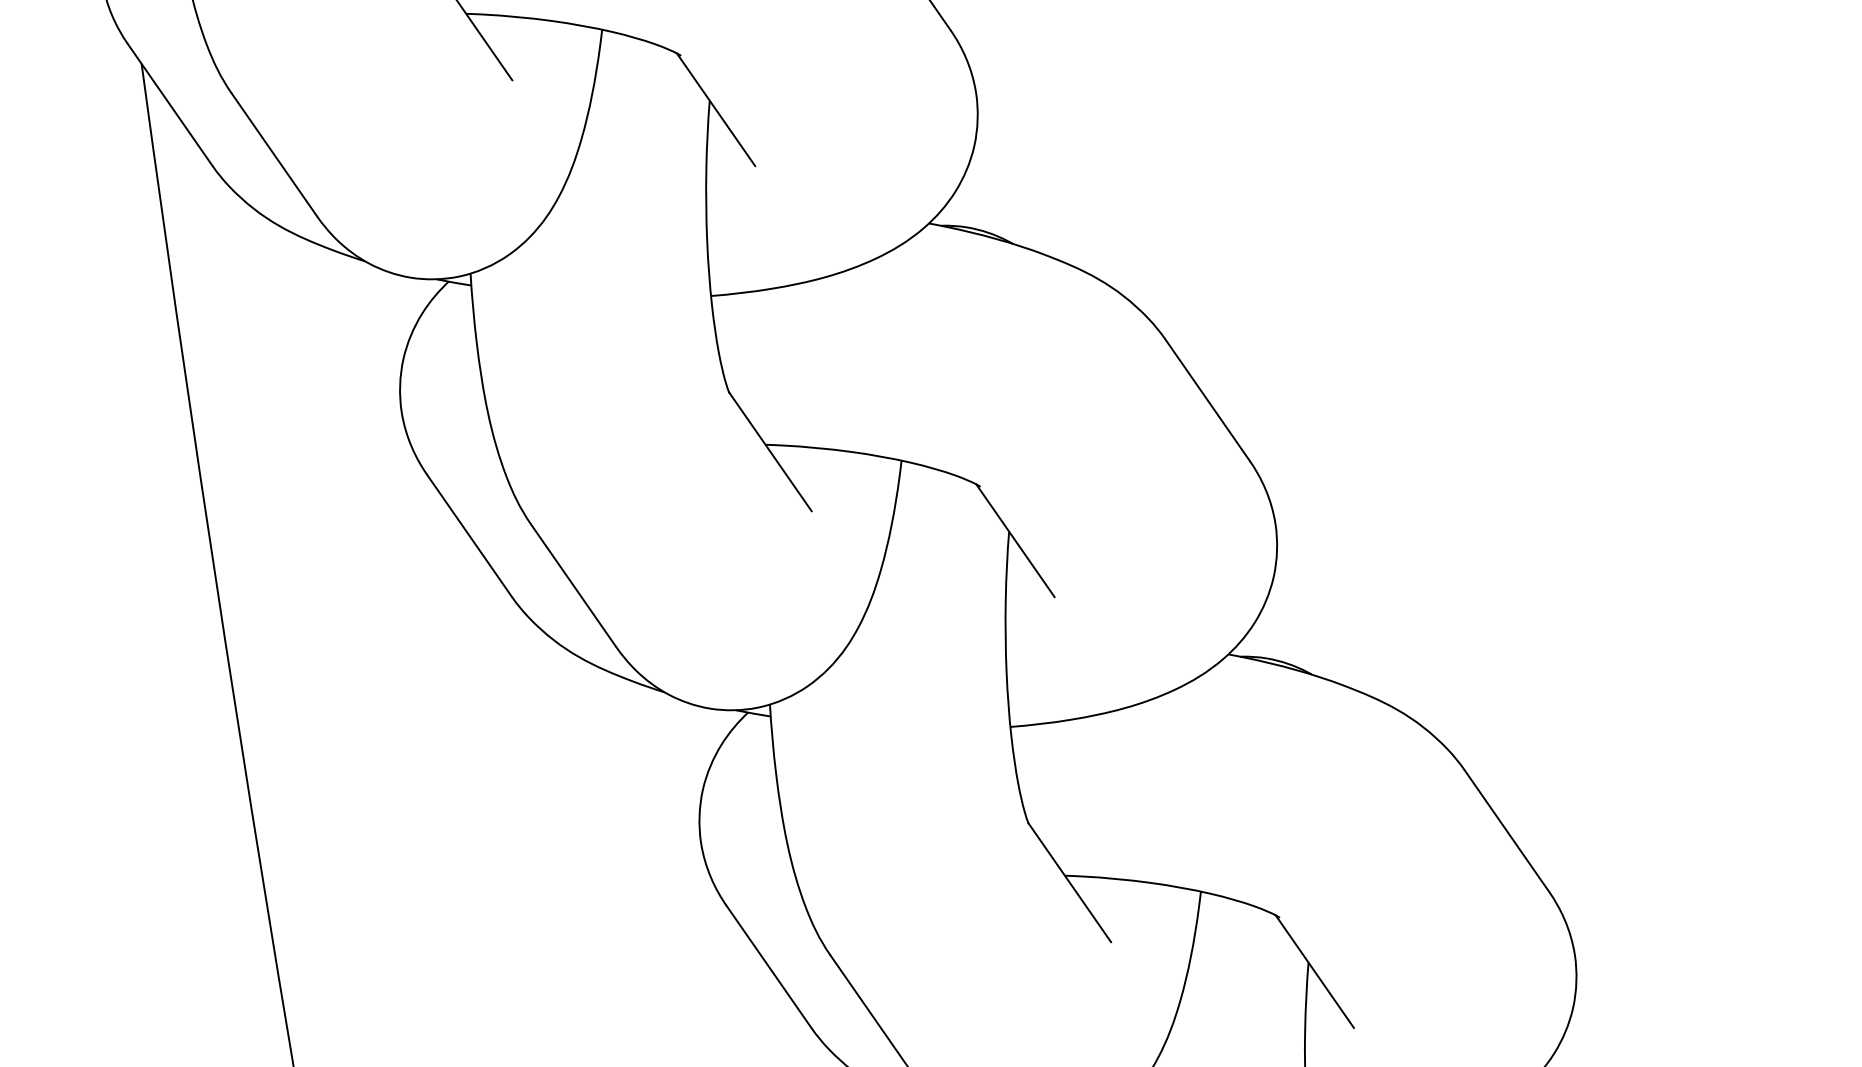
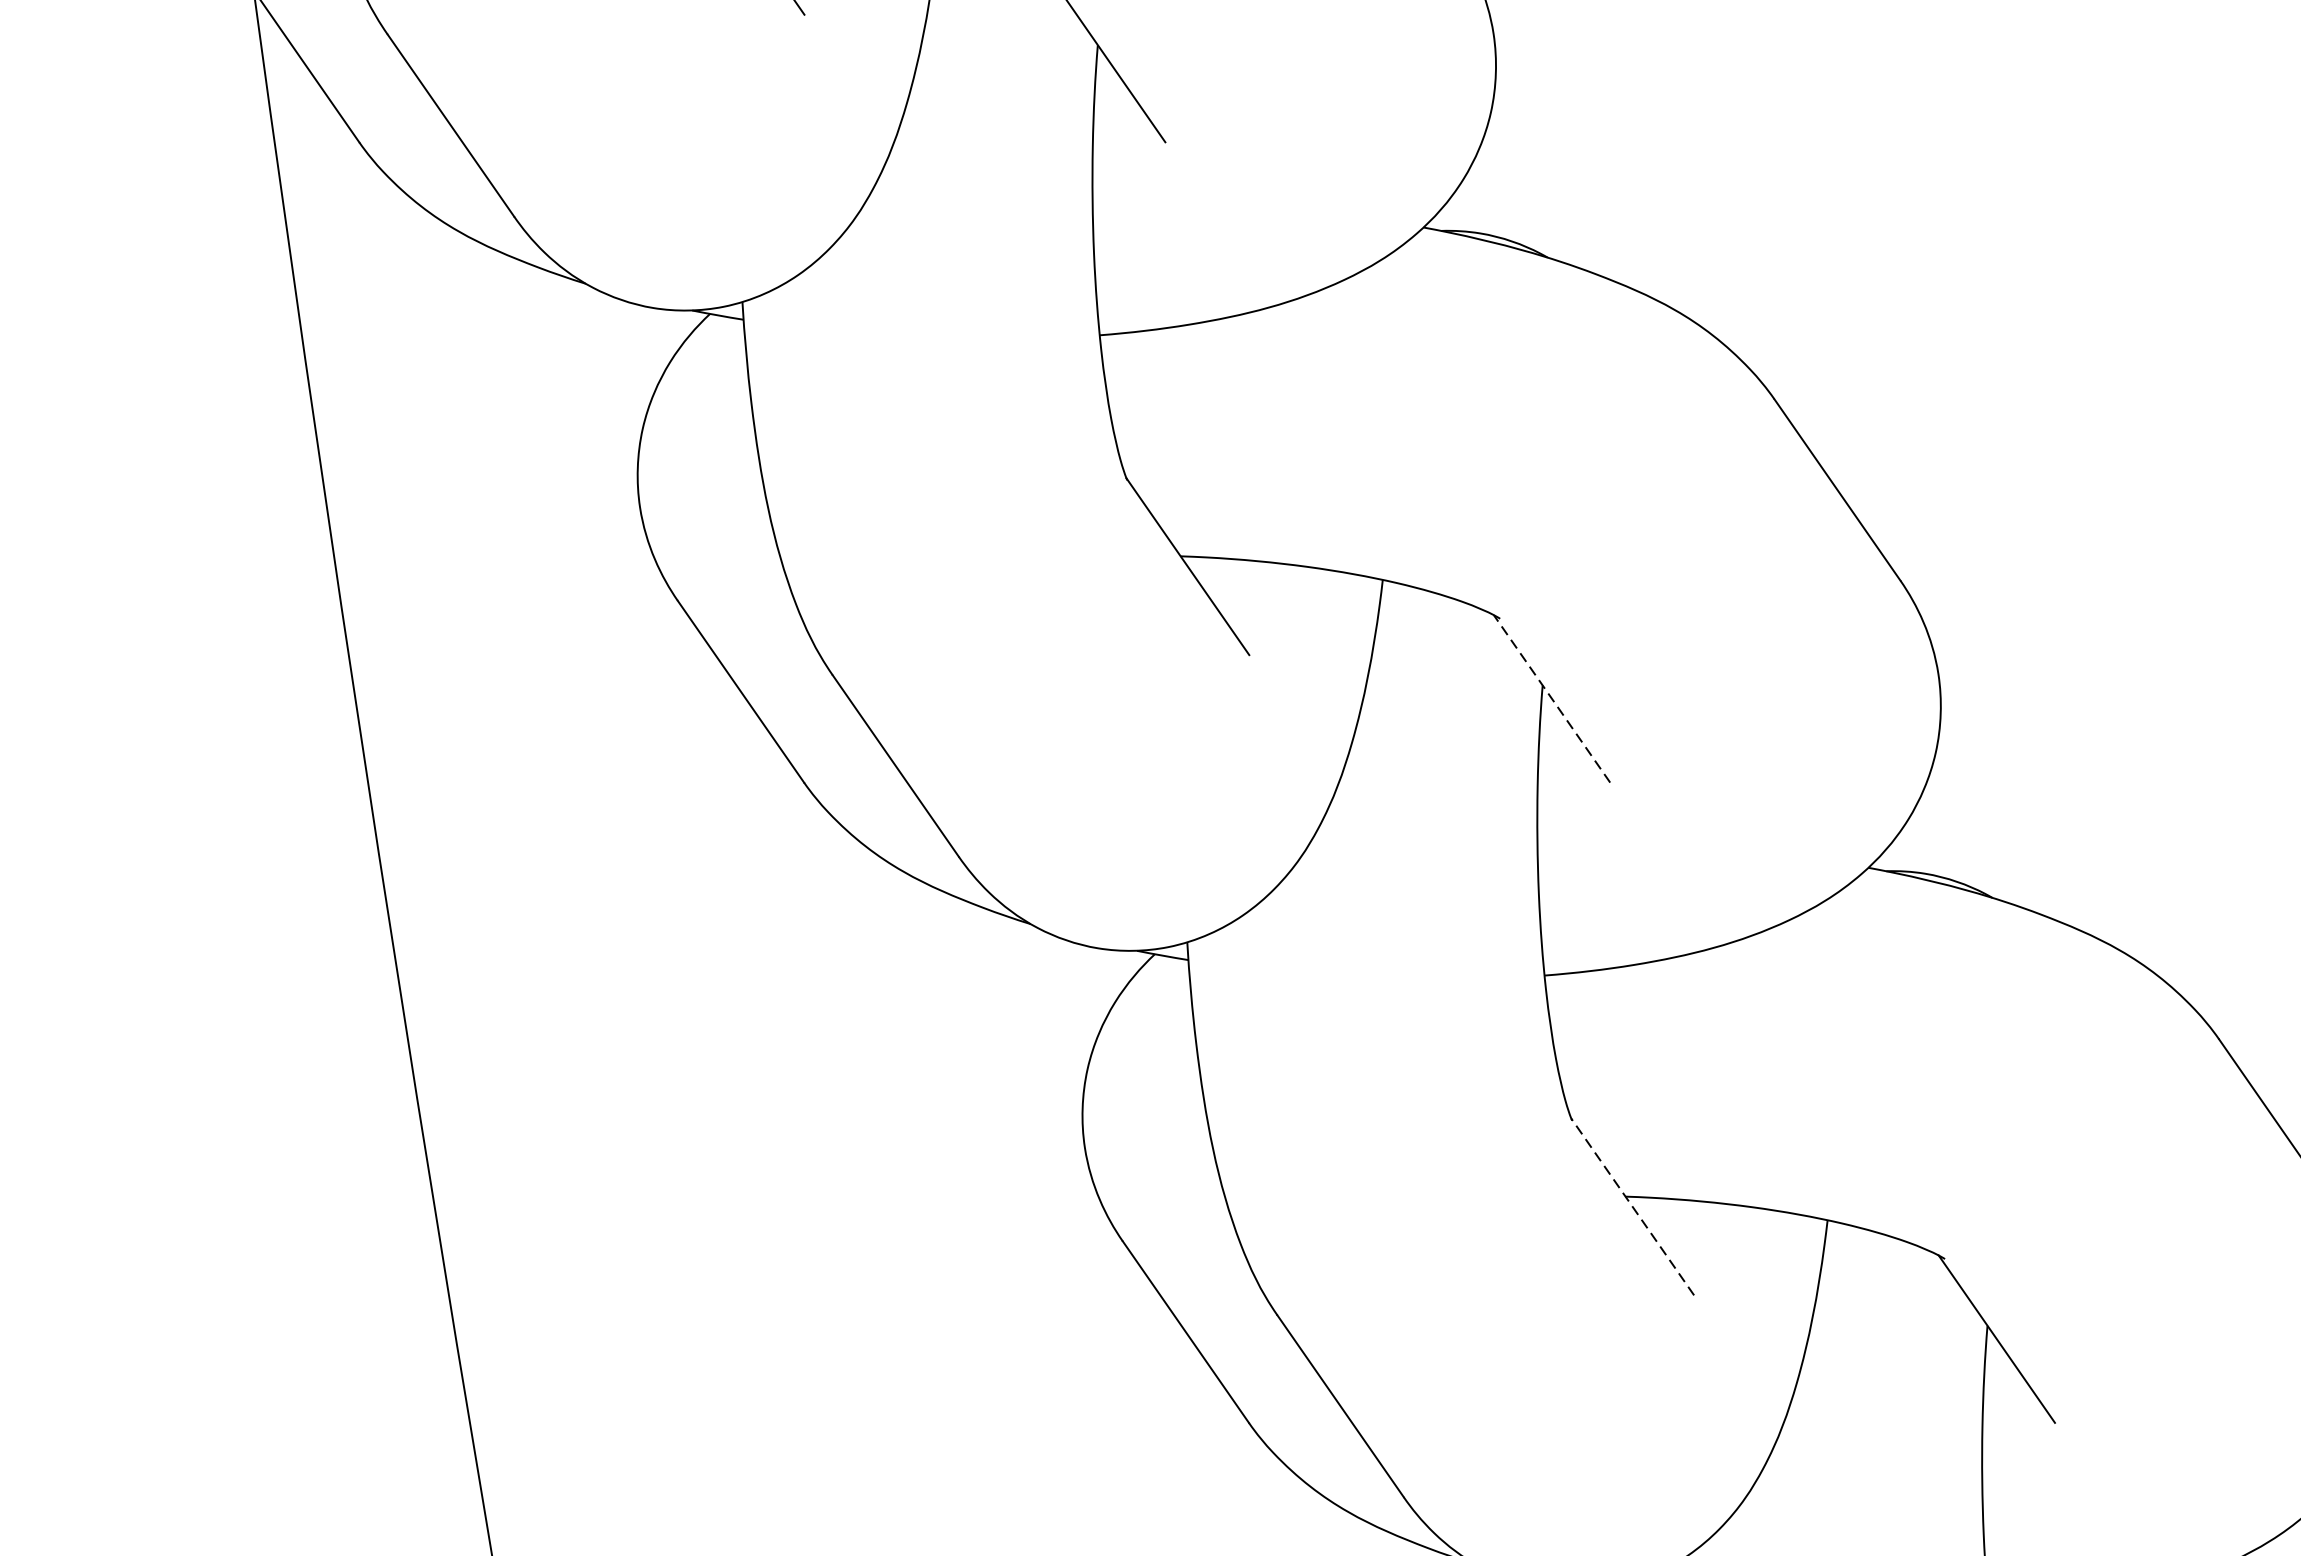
line: (1015, 540) -> (1552, 698), solid -> dashed
line: (1069, 882) -> (1632, 1206), solid -> dashed

